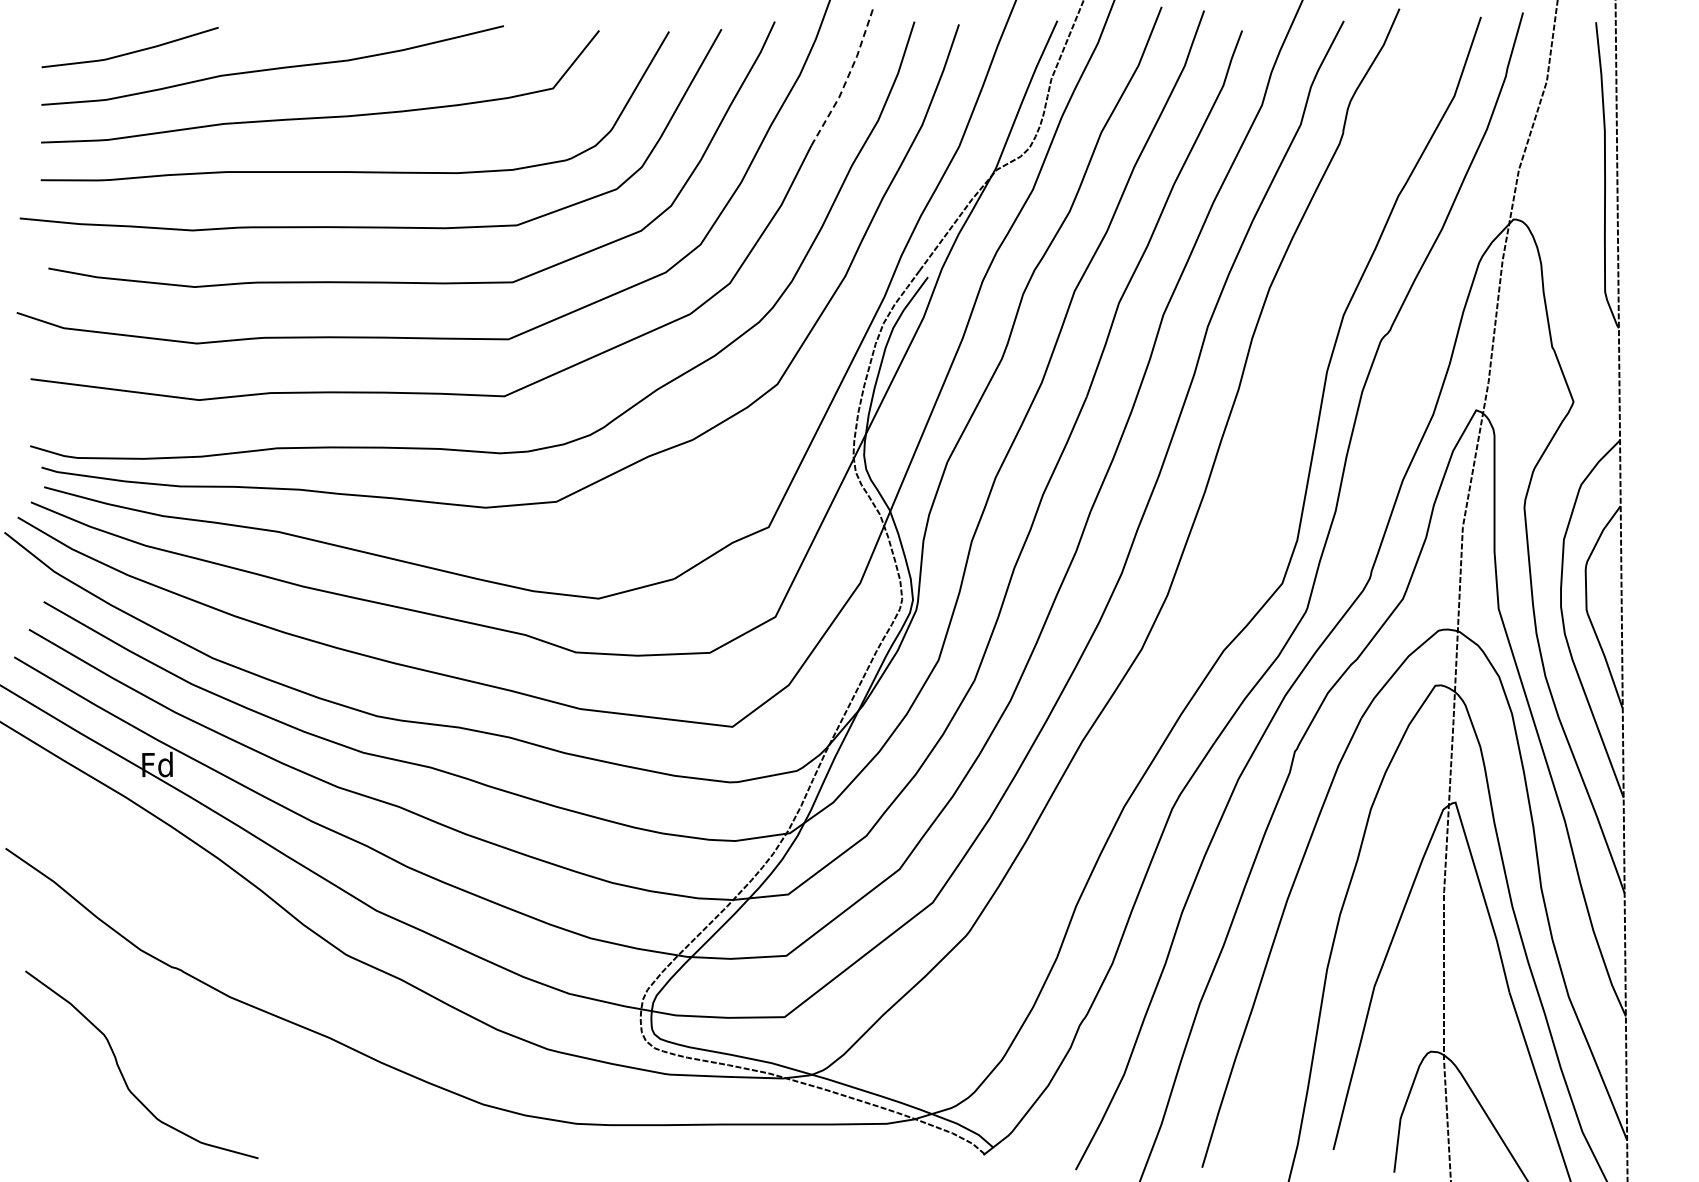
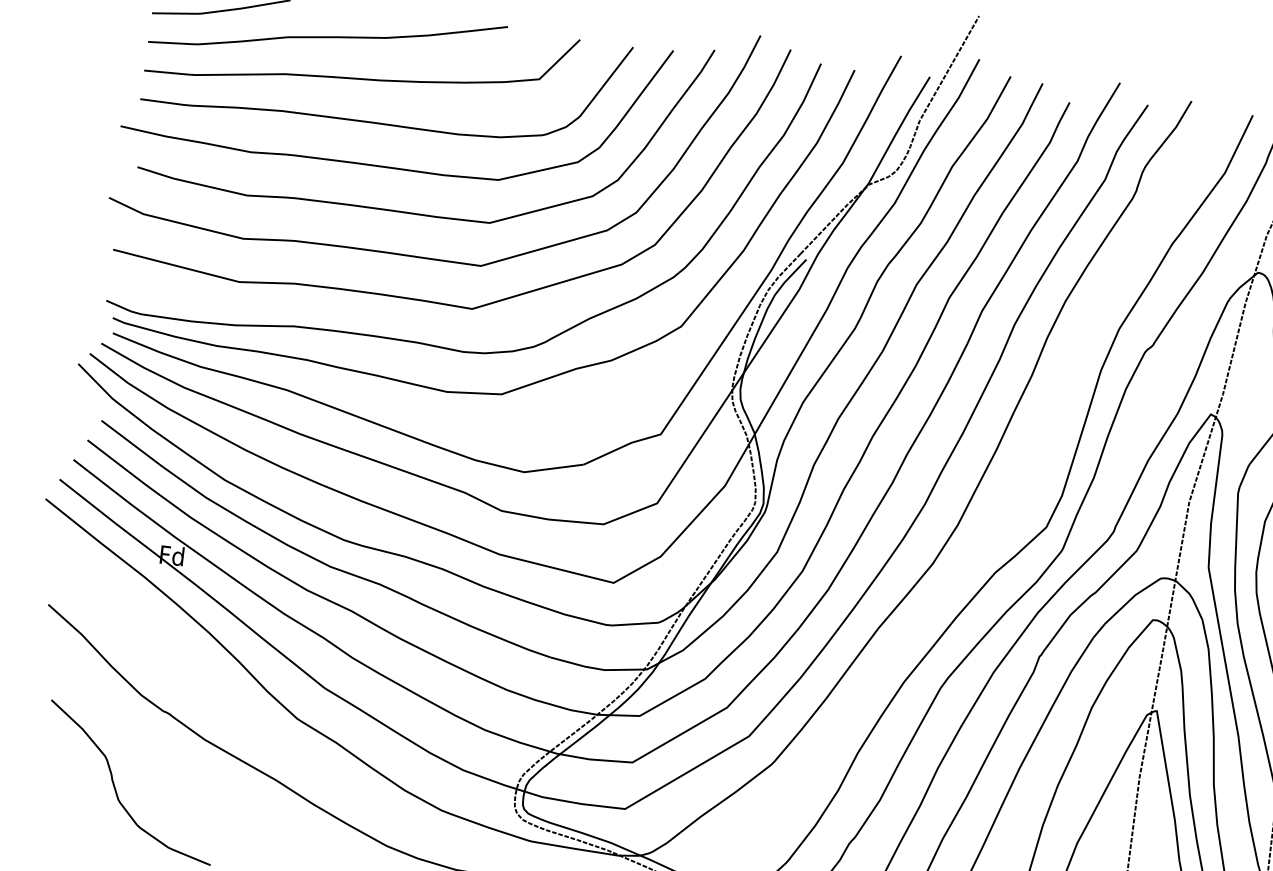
line: (847, 78) -> (764, 100), dashed -> solid

